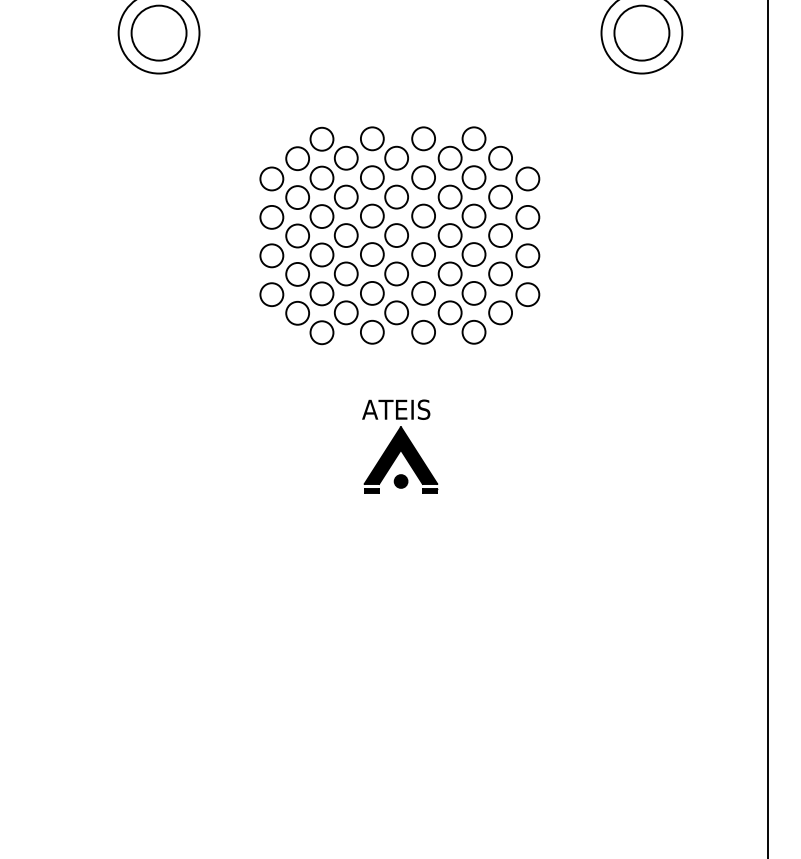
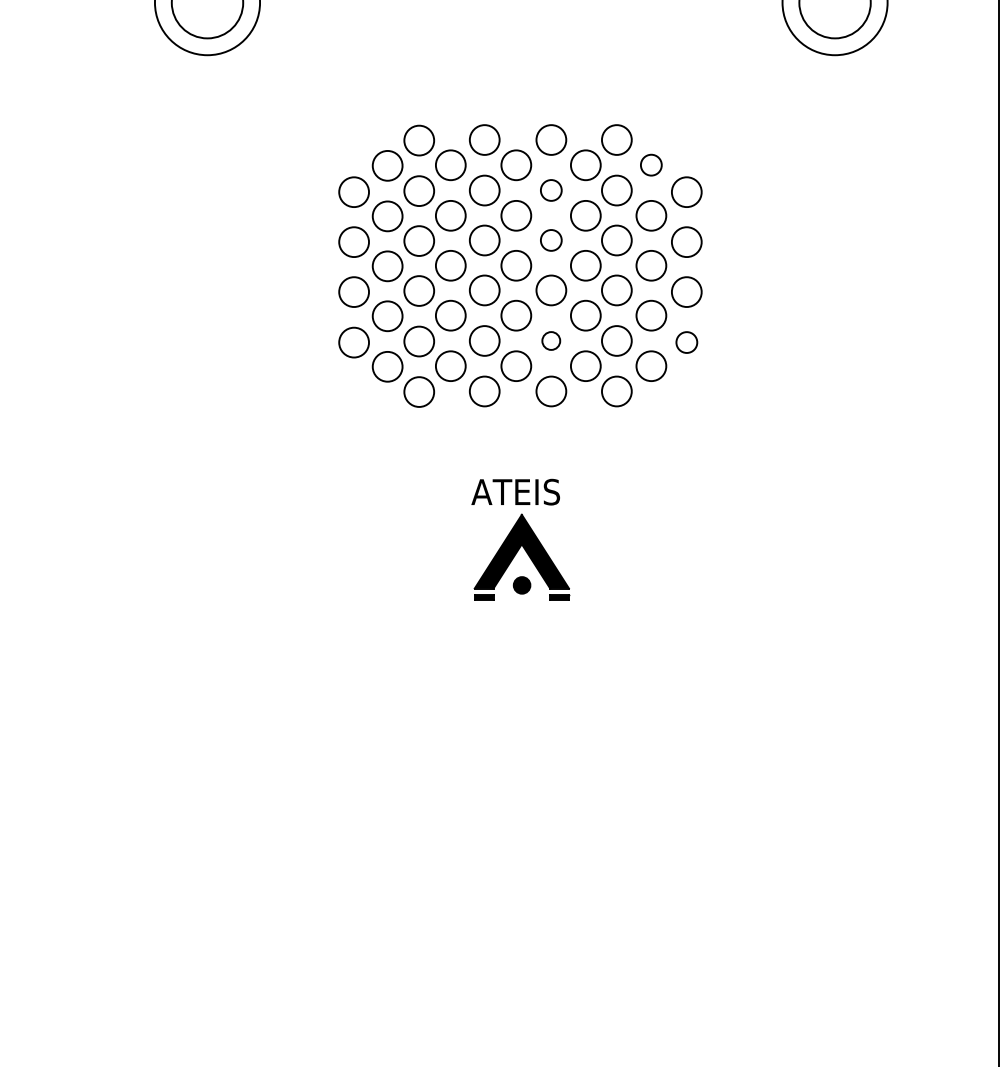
circle: (500, 157) -> (651, 164), size x0.7
circle: (423, 177) -> (551, 190), size x0.7
circle: (423, 215) -> (551, 239), size x0.7
circle: (423, 293) -> (551, 341), size x0.6
circle: (527, 294) -> (686, 342), size x0.7

